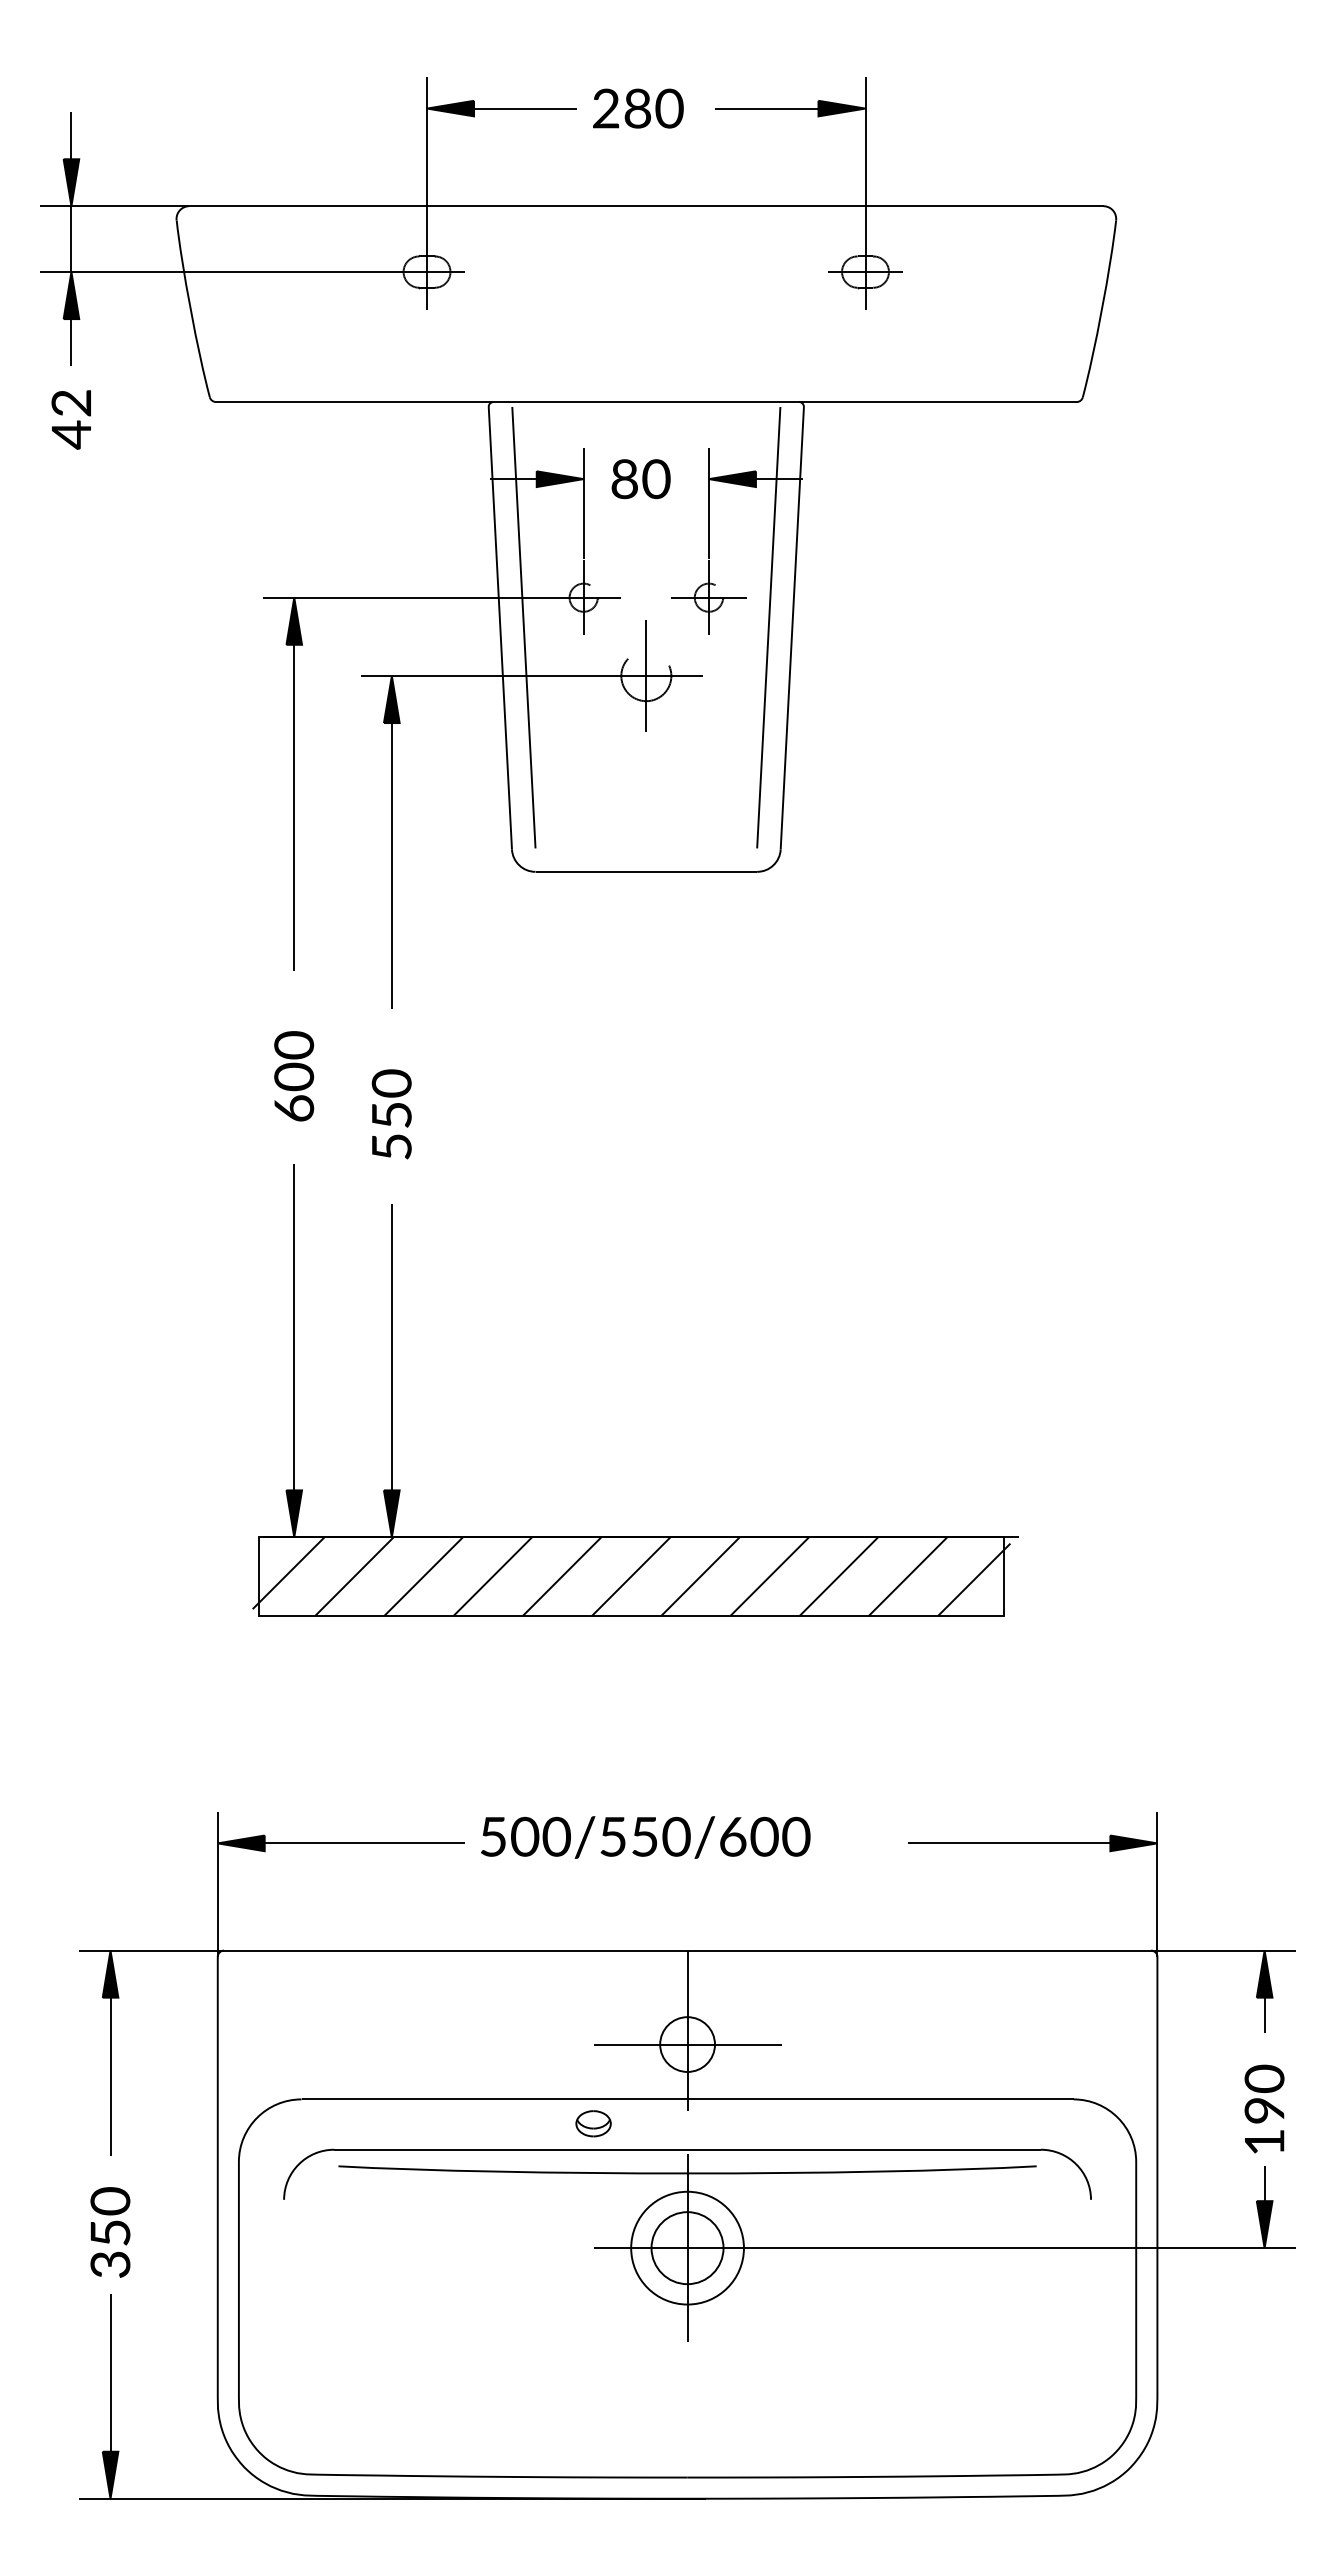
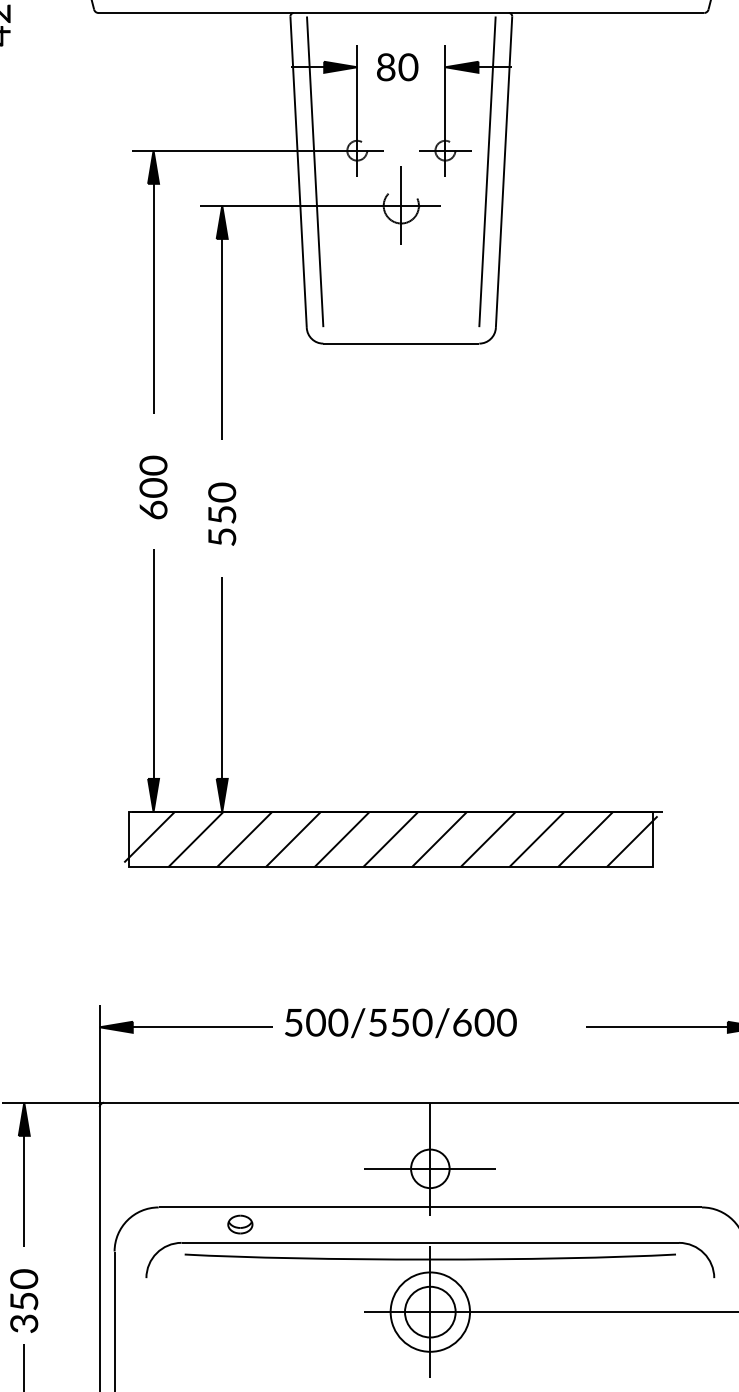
part: (593, 2123) -> (240, 1224), moved

